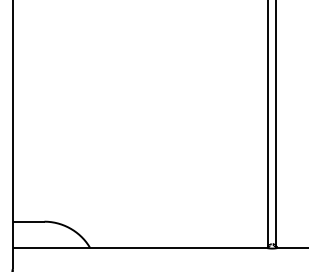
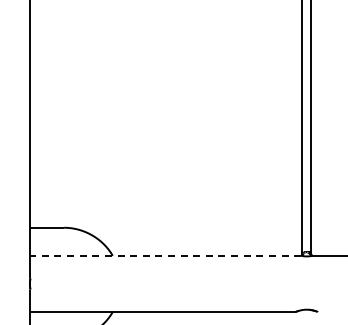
line: (139, 247) -> (165, 255), solid -> dashed

